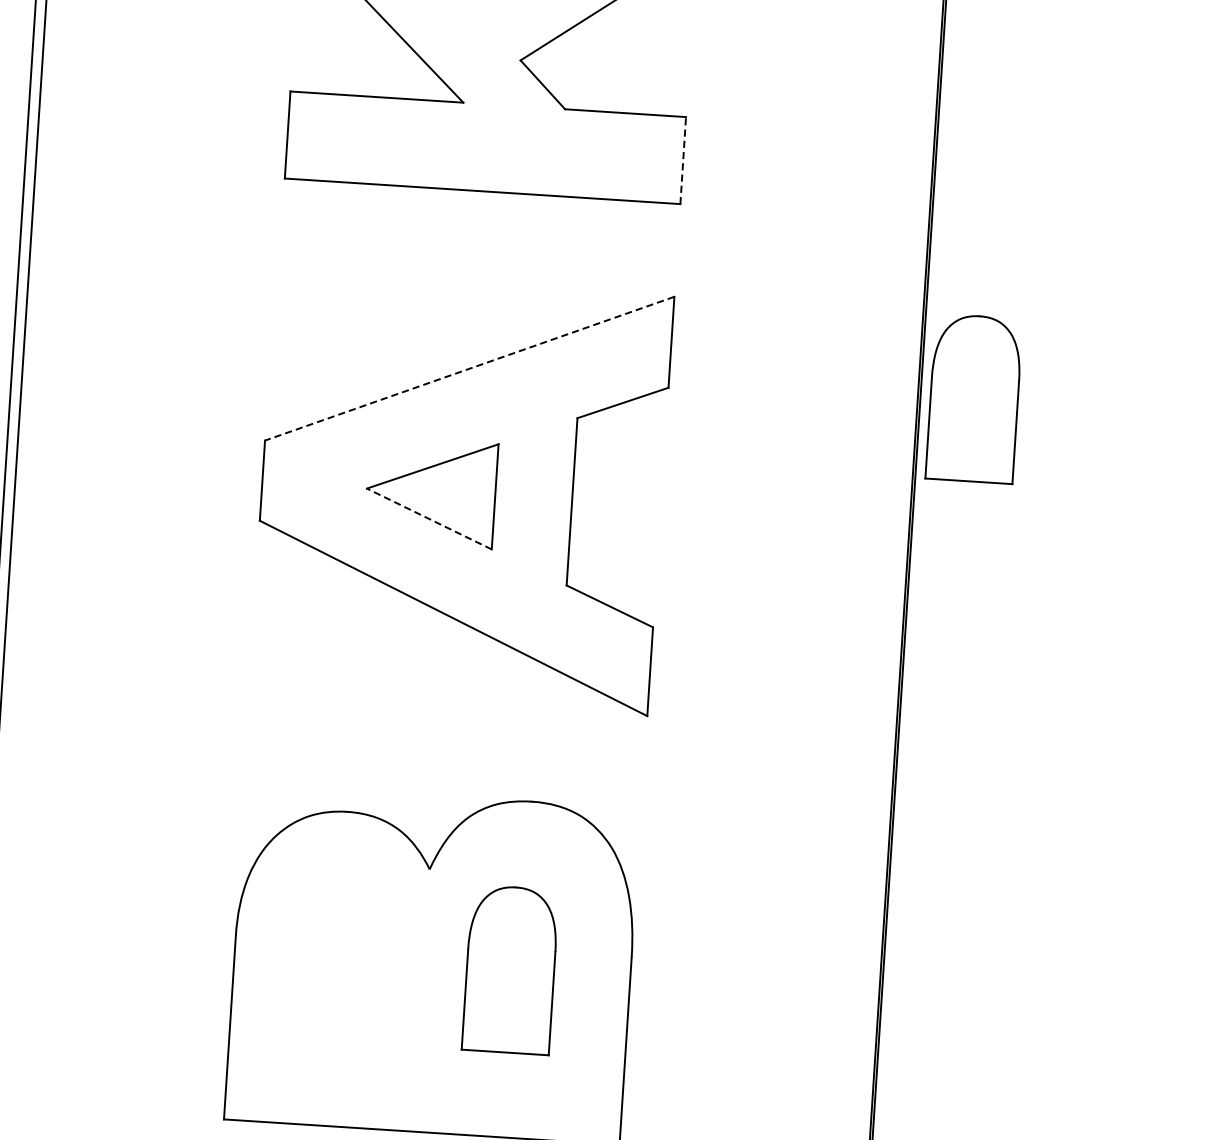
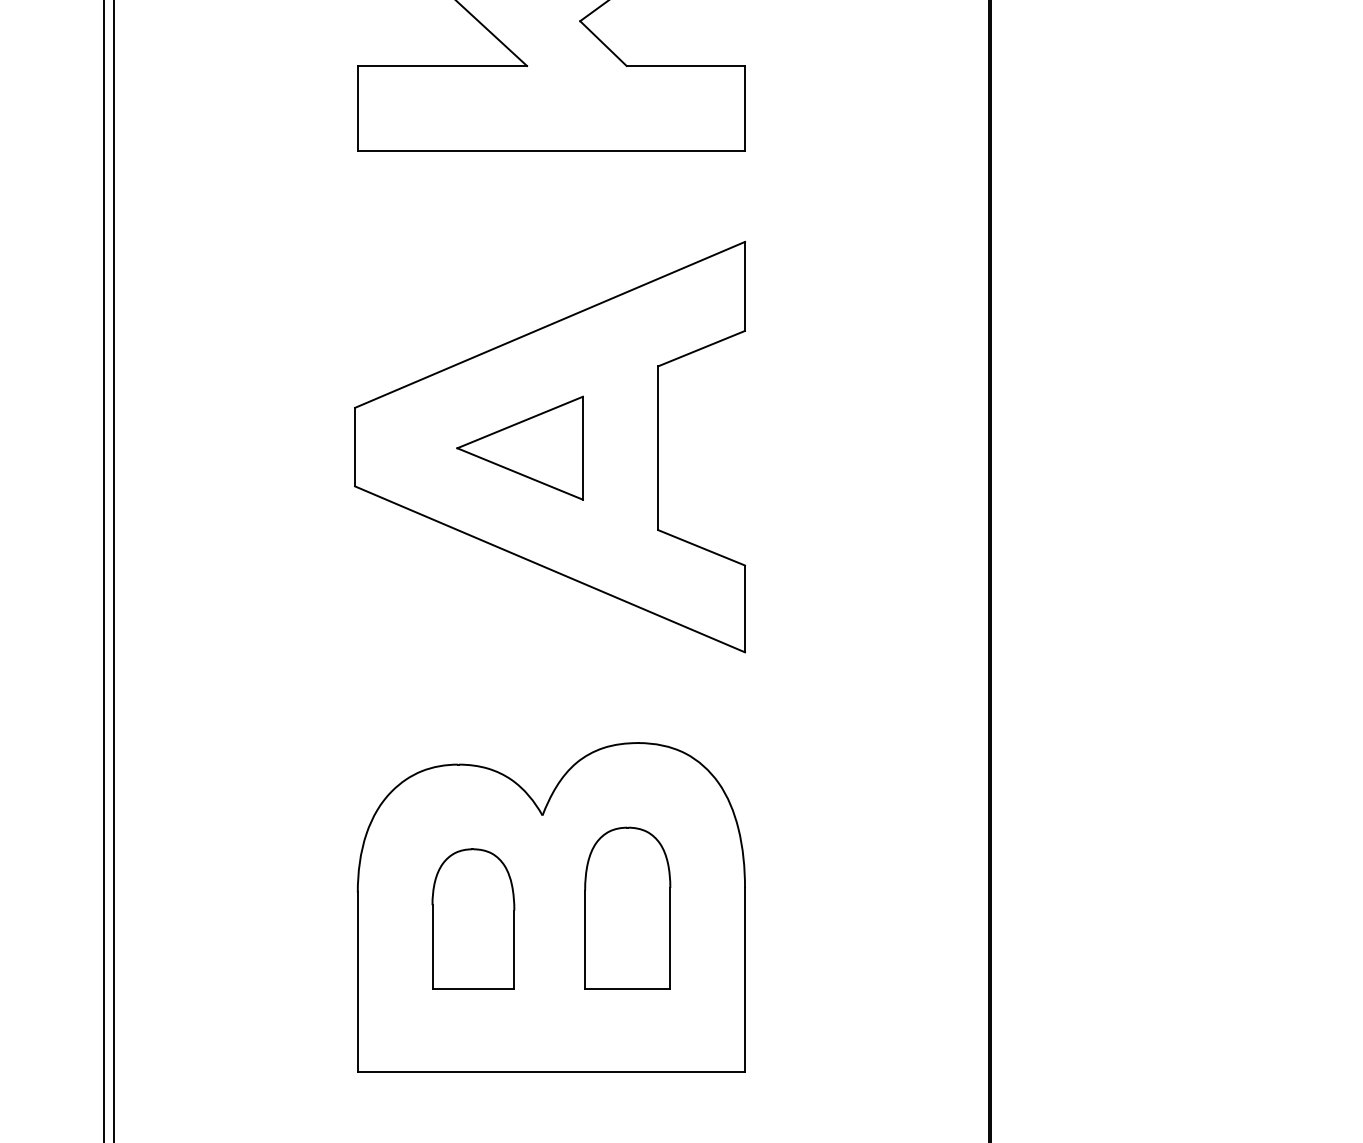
line: (683, 160) -> (745, 108), dashed -> solid
line: (470, 368) -> (550, 324), dashed -> solid
part: (974, 397) -> (1043, 321), removed
line: (429, 518) -> (520, 473), dashed -> solid
part: (352, 970) -> (473, 918), added

